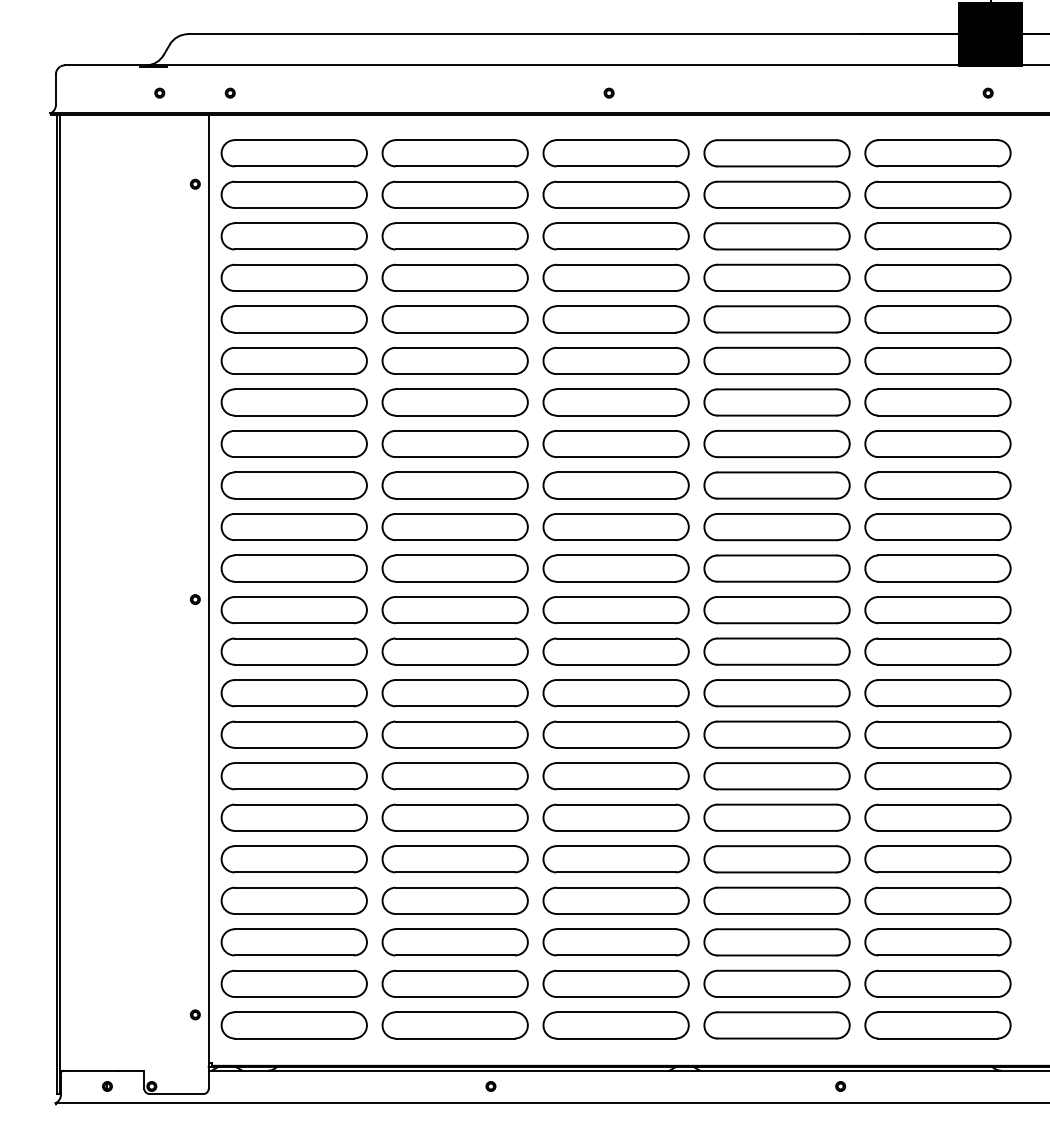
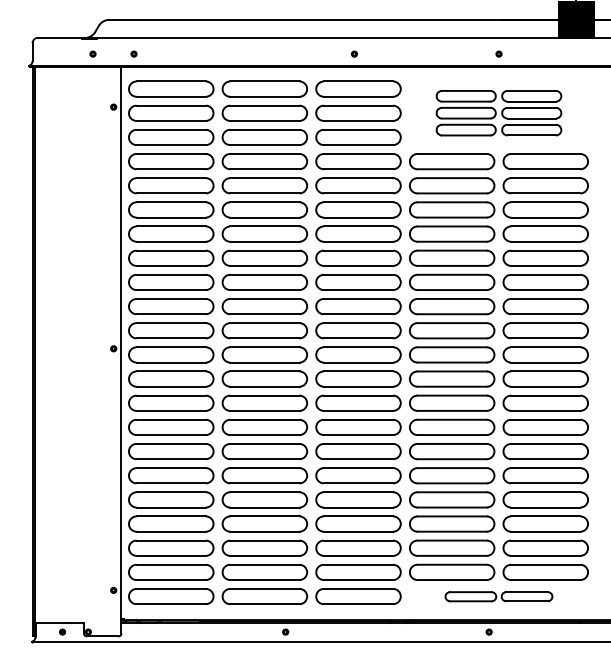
part: (987, 92) -> (498, 53), moved
part: (856, 193) -> (498, 112), size x0.7
part: (856, 1025) -> (498, 596), size x0.6

